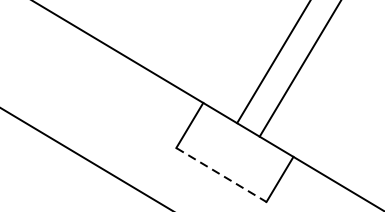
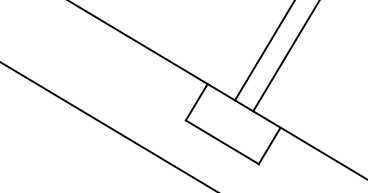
line: (221, 175) -> (222, 142), dashed -> solid

